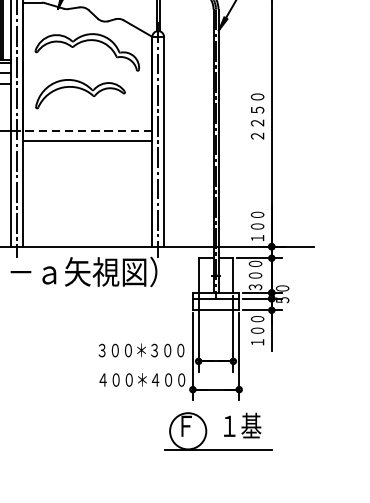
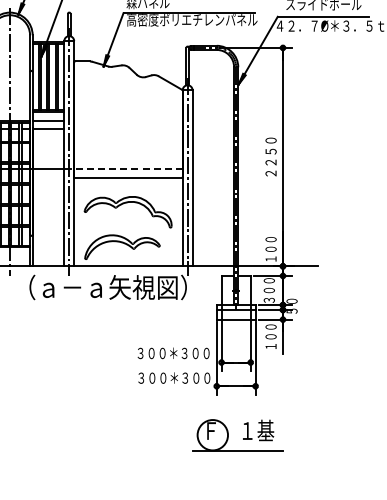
part: (81, 81) -> (123, 236), moved
text: (129, 379) -> (163, 377), ４００＊４００ -> ３００＊３００
part: (224, 435) -> (243, 438), moved

